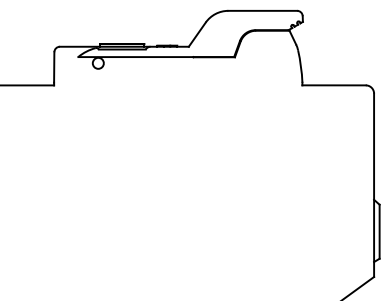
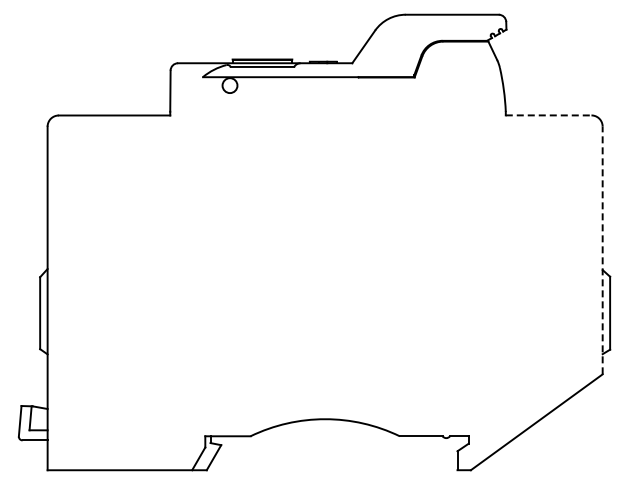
line: (334, 85) -> (548, 115), solid -> dashed
line: (373, 185) -> (602, 250), solid -> dashed

